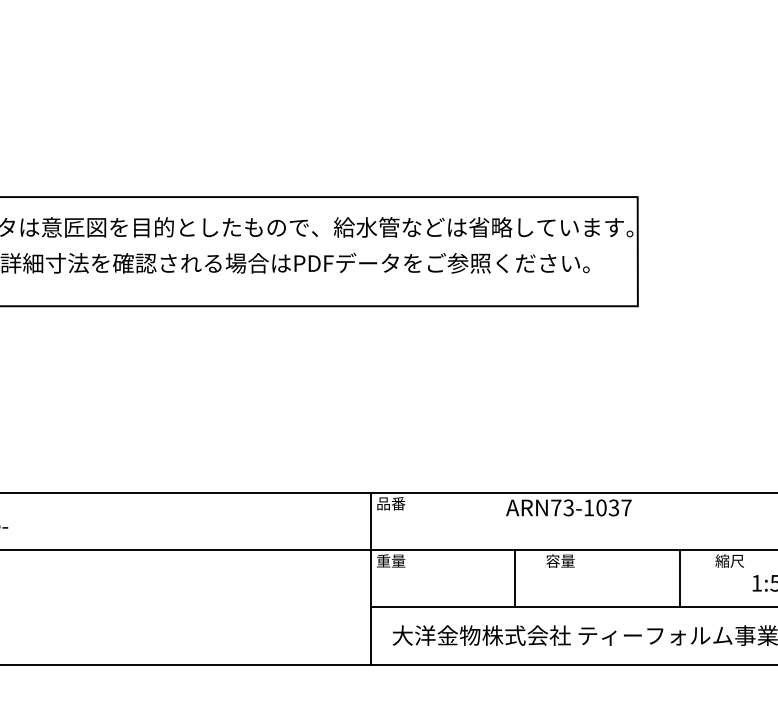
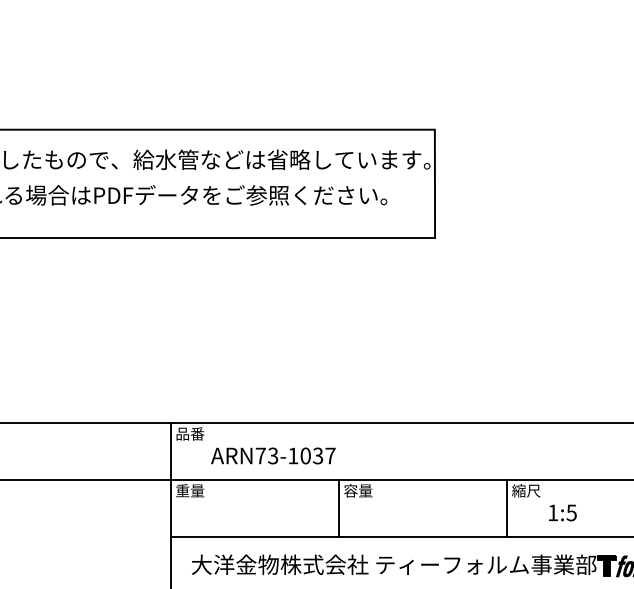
text: (568, 507) -> (272, 455), moved
line: (514, 578) -> (338, 508), moved
line: (680, 578) -> (507, 508), moved

